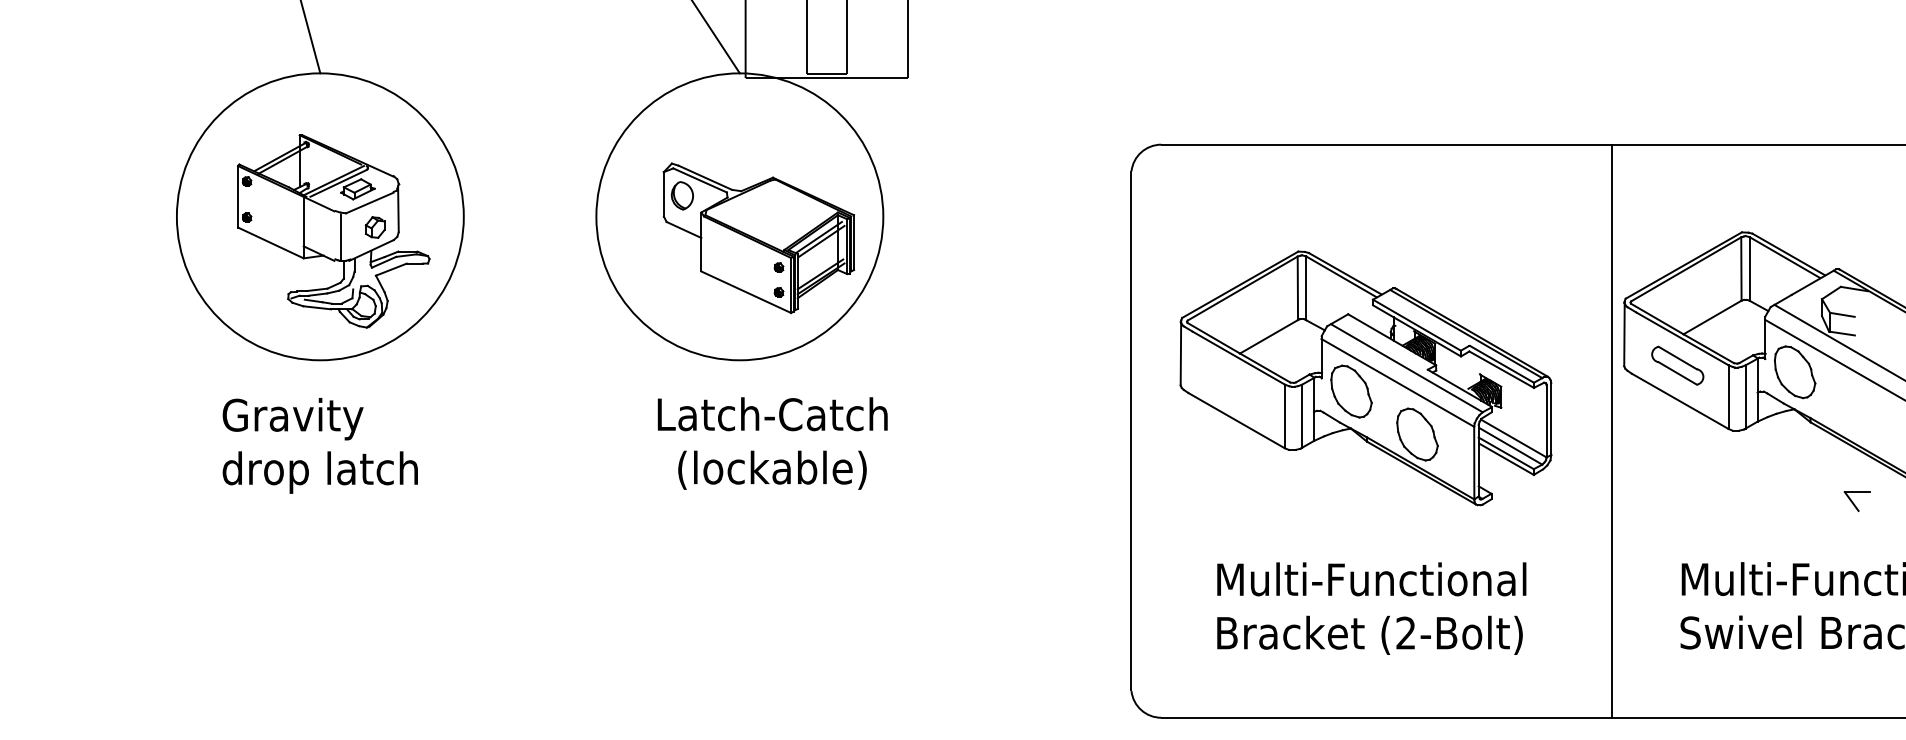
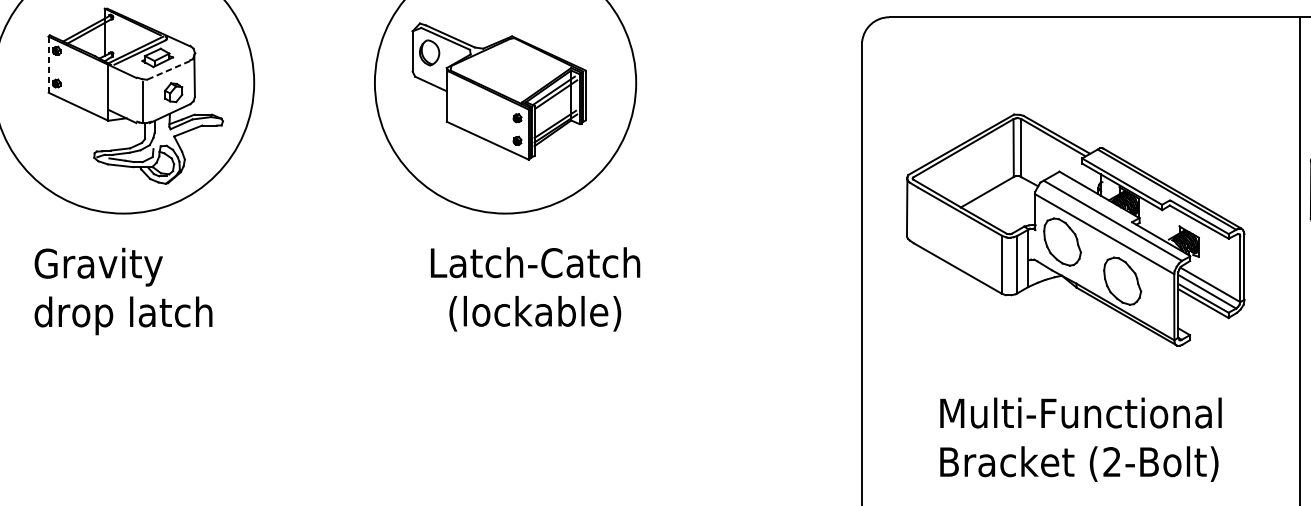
line: (238, 196) -> (49, 64), solid -> dashed
line: (369, 203) -> (168, 70), solid -> dashed
part: (758, 238) -> (498, 91), moved

